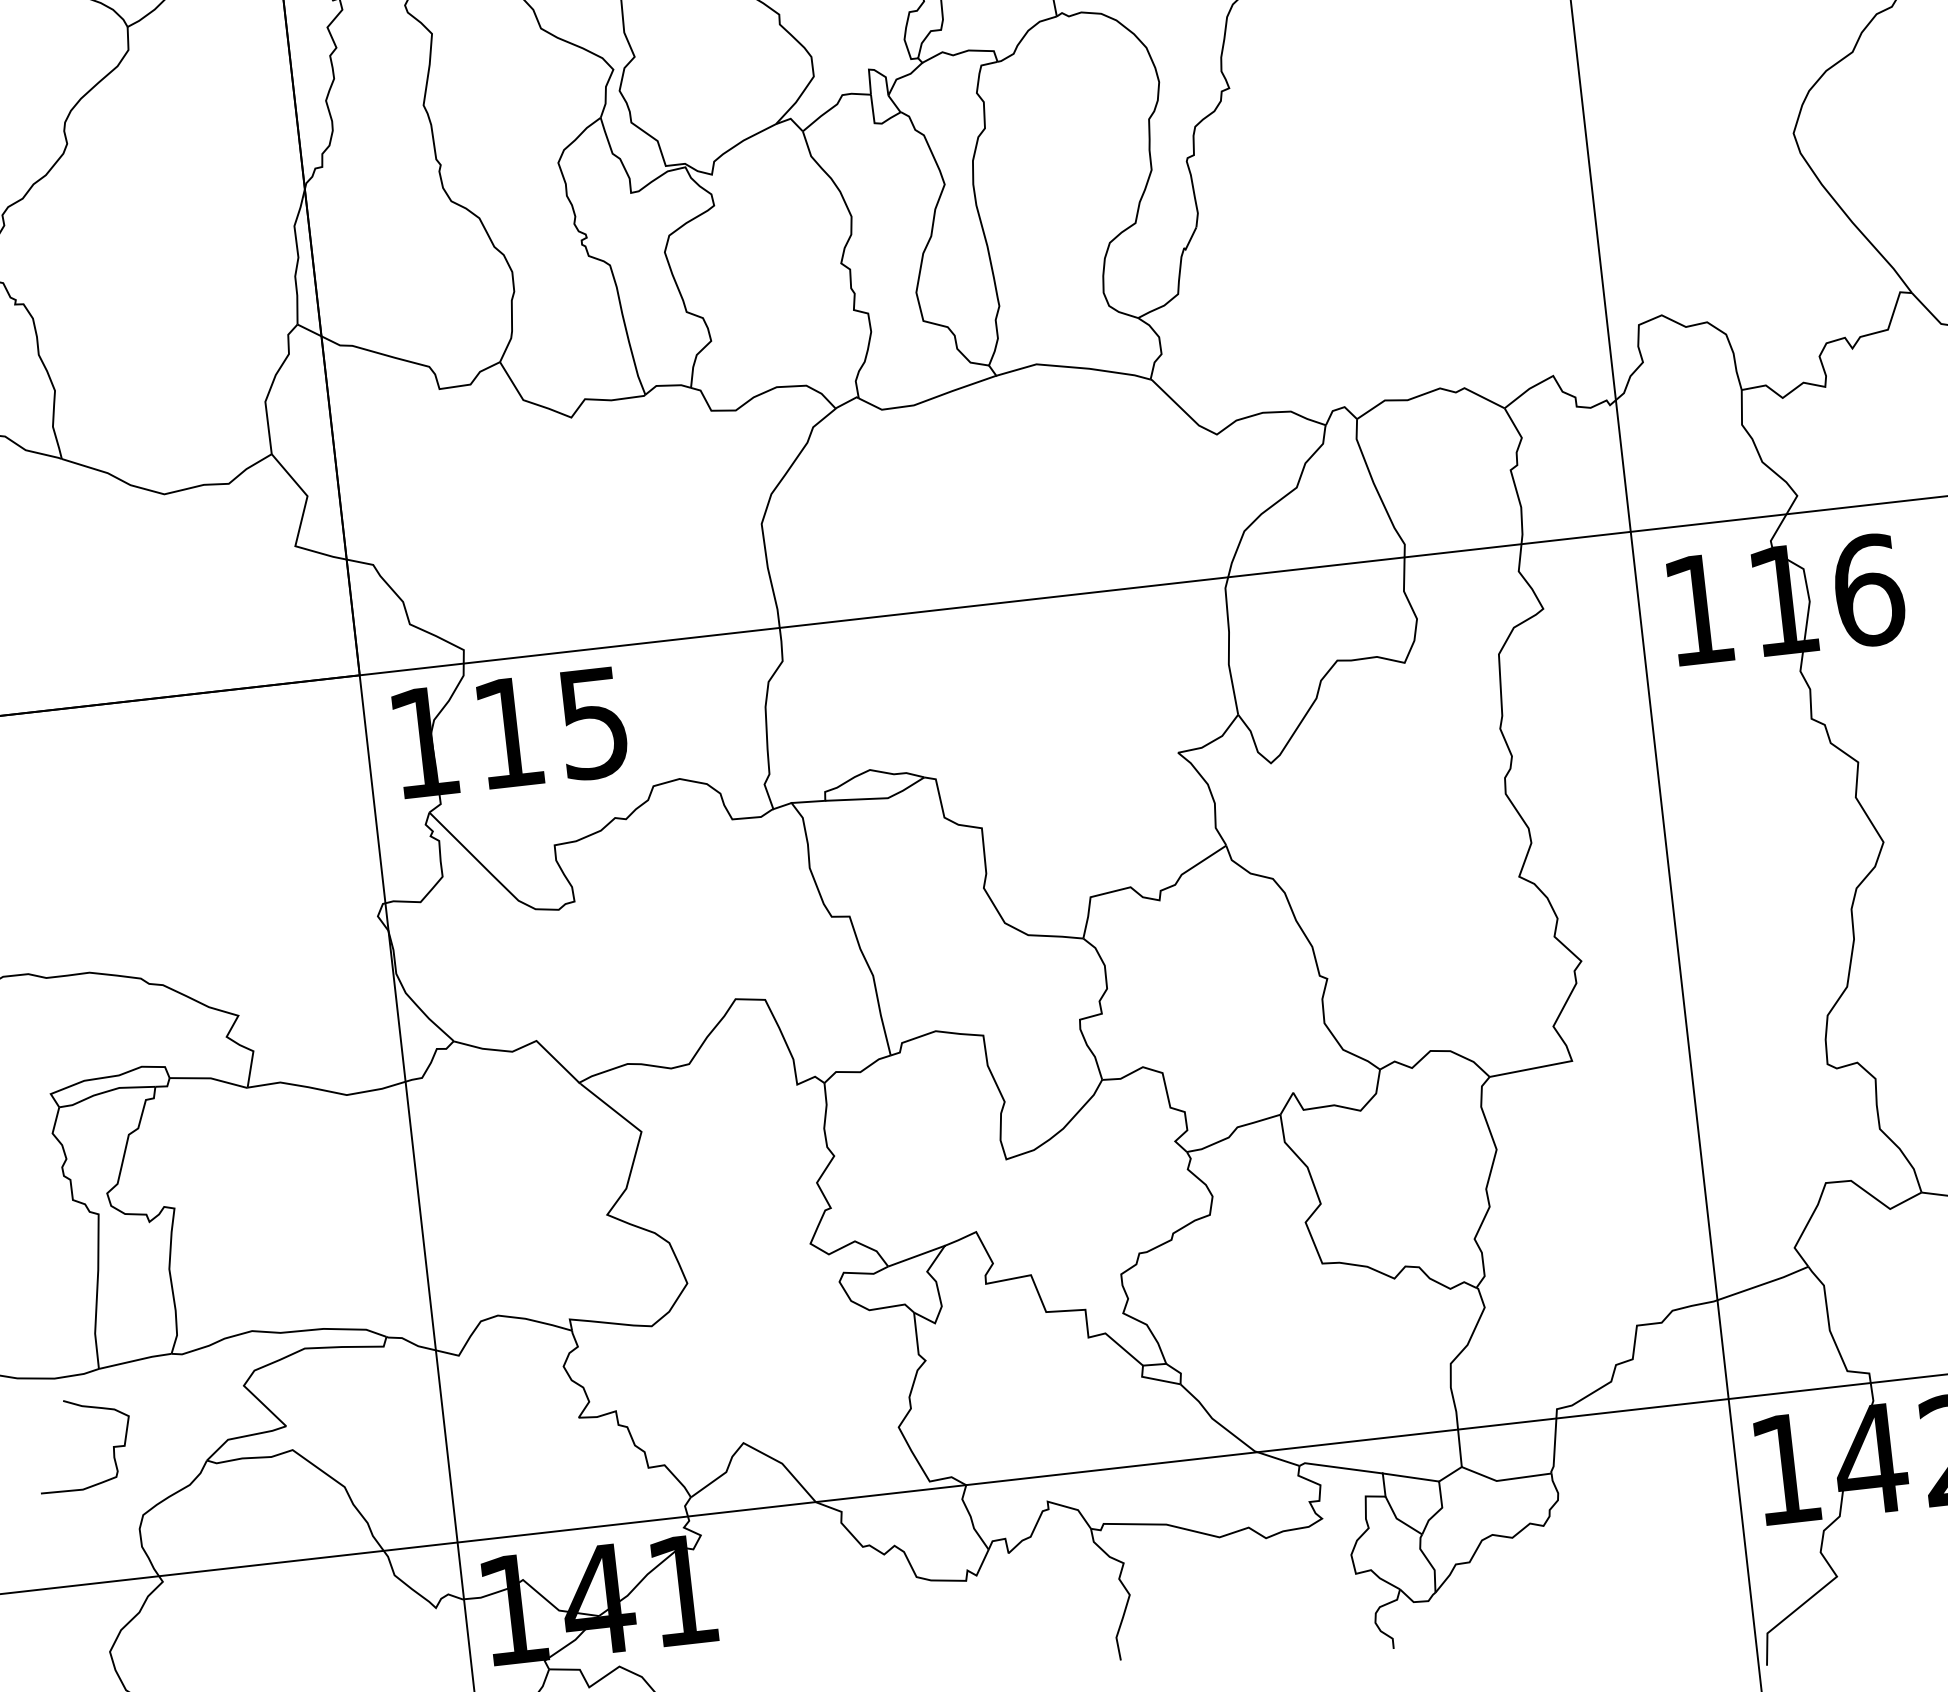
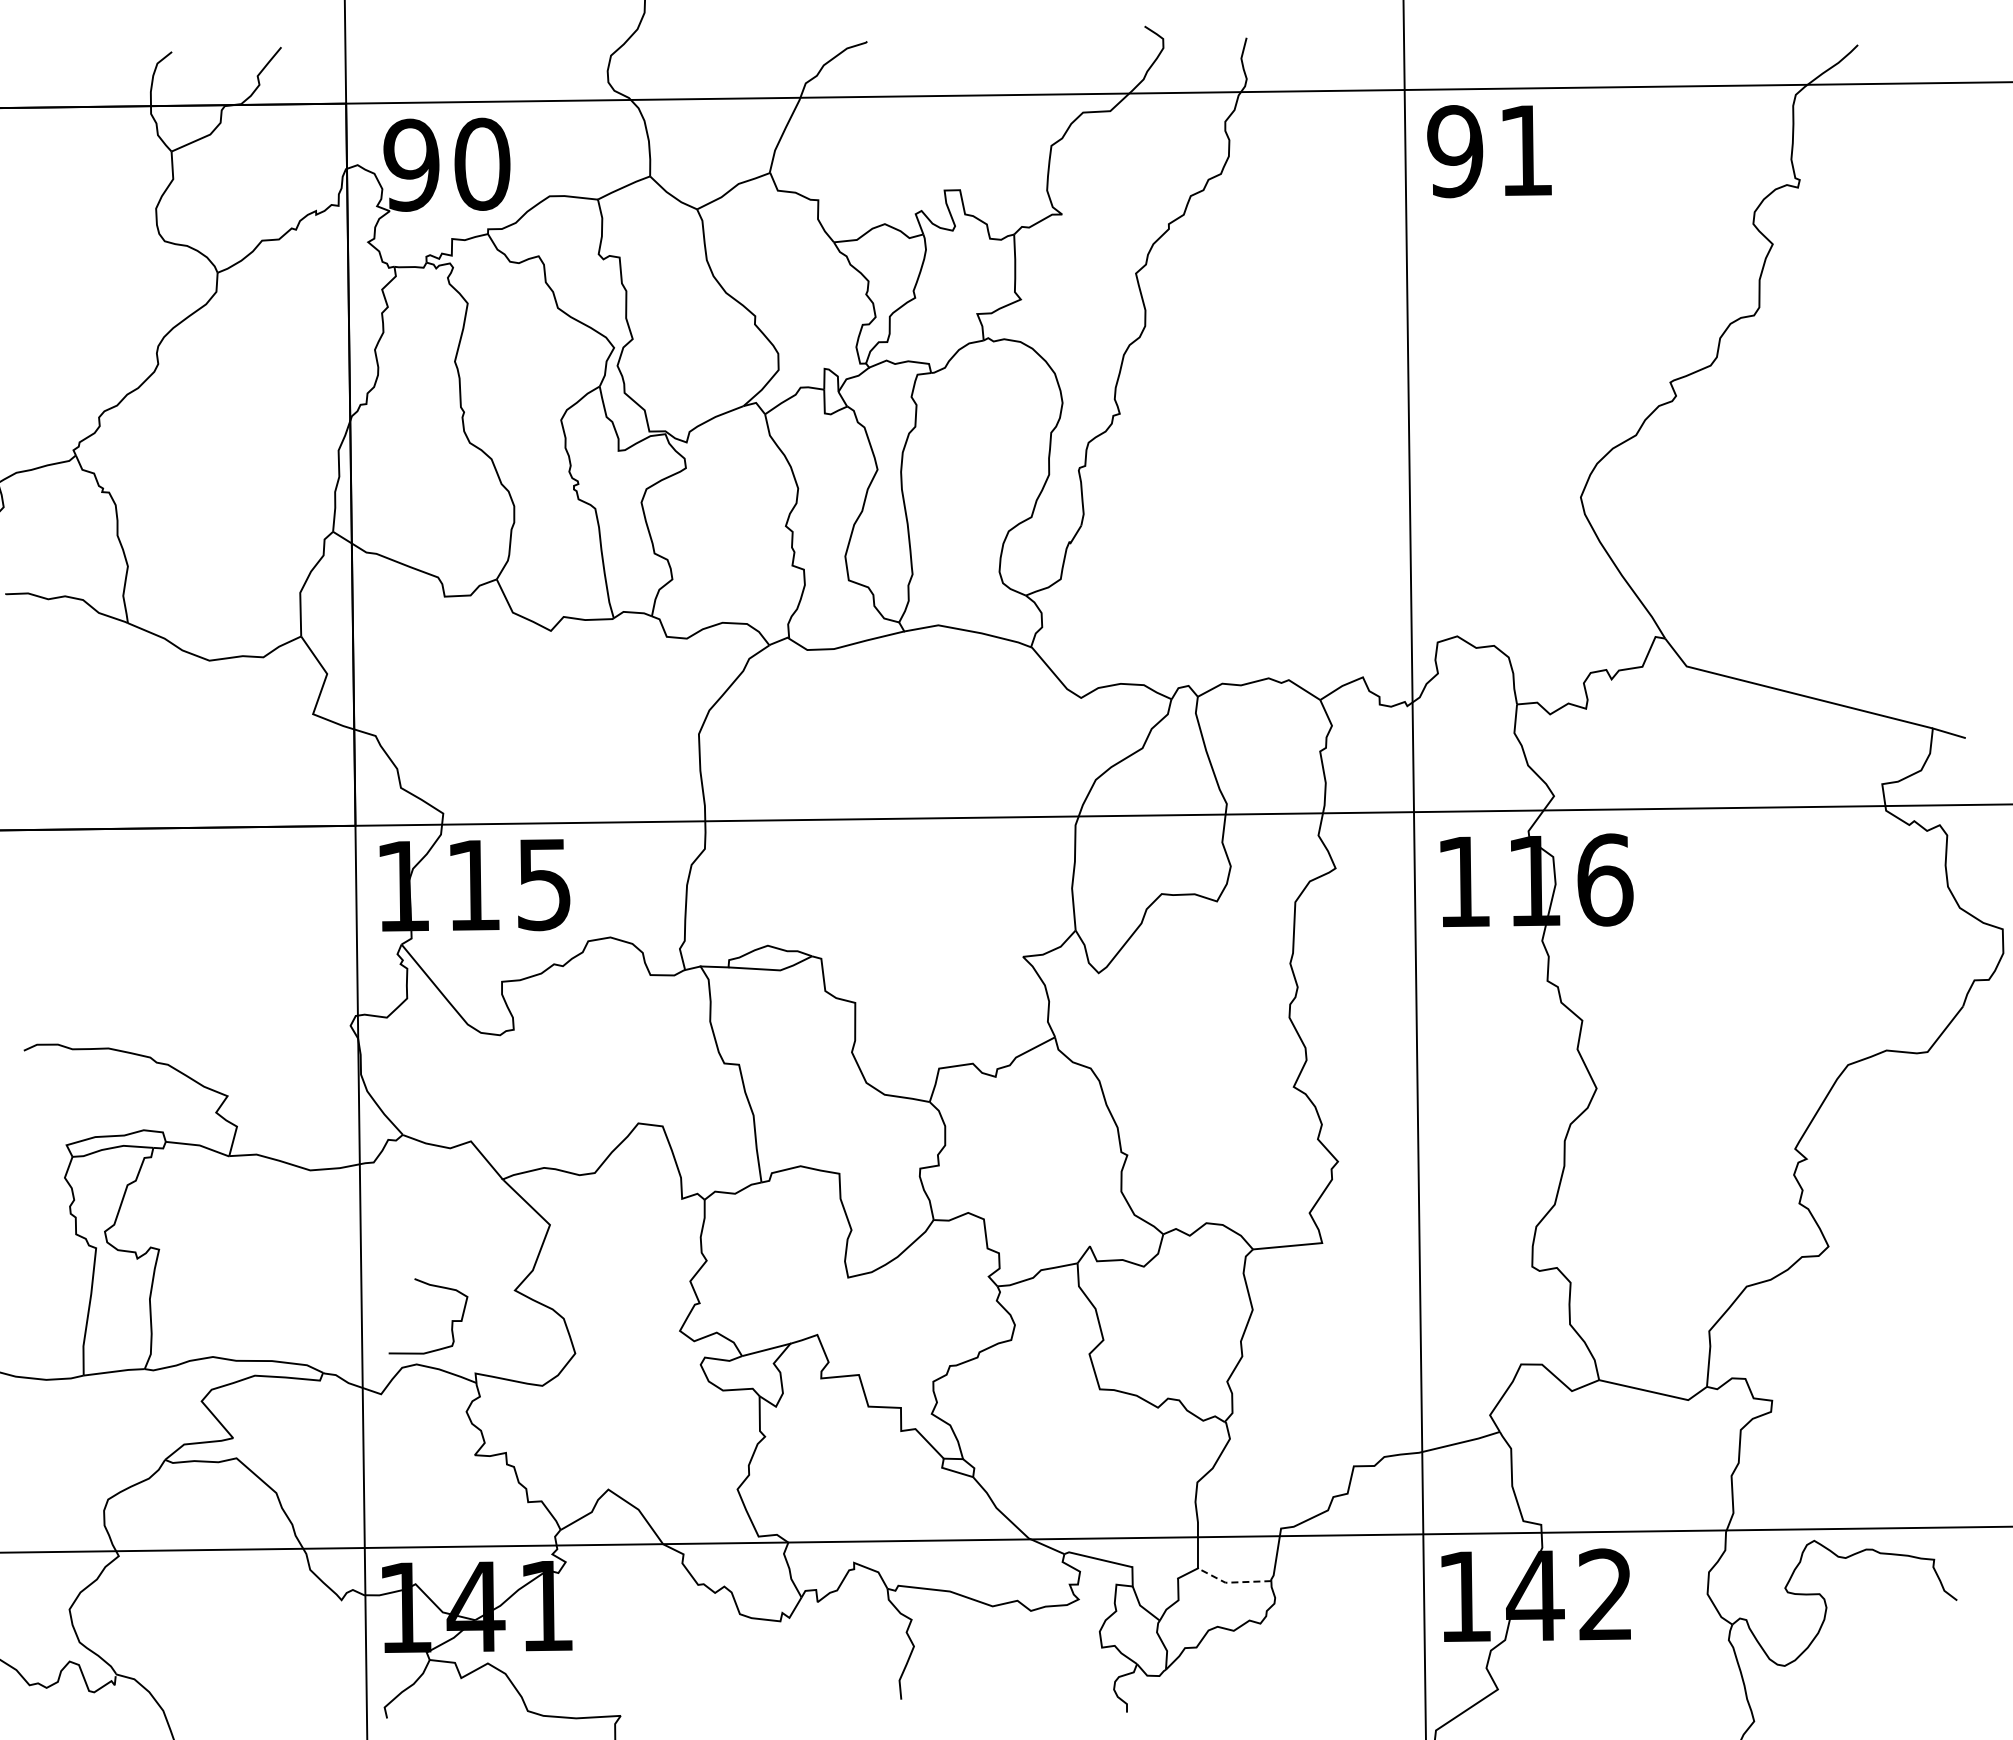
curve: (112, 1446) -> (451, 1320), moved
line: (1411, 1477) -> (1155, 1572), removed
line: (1503, 1479) -> (1231, 1582), solid -> dashed

